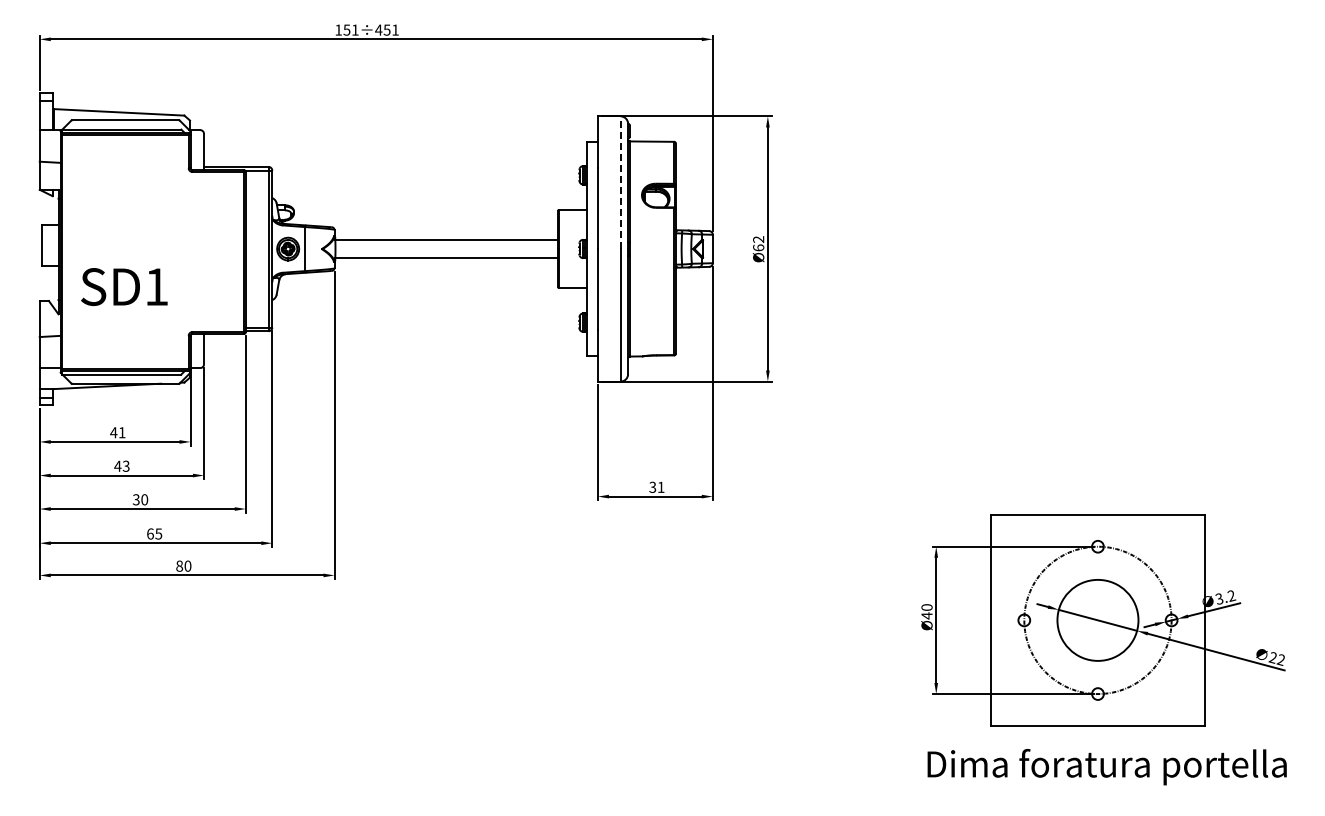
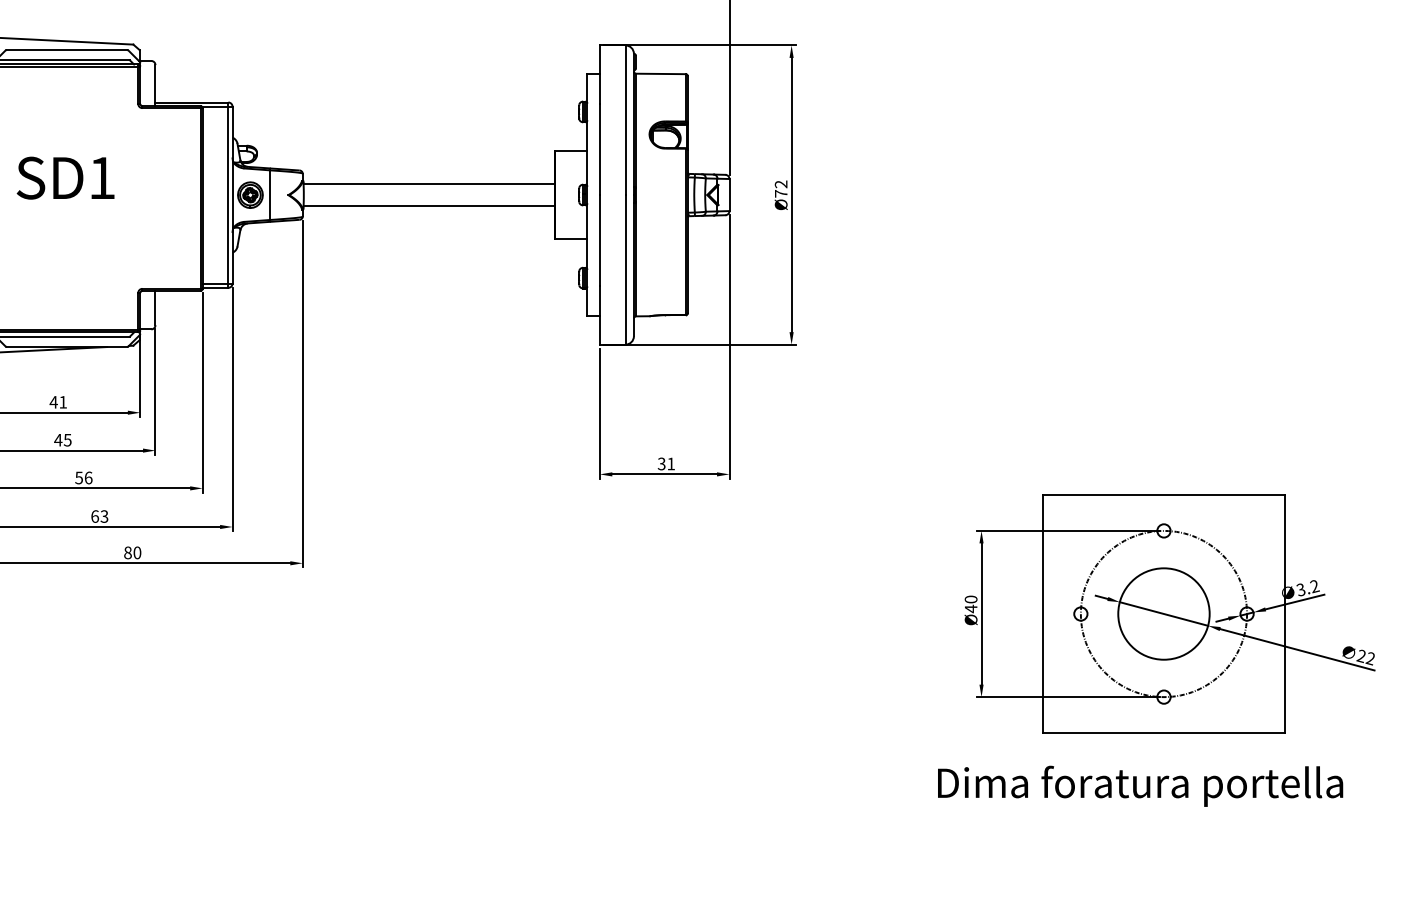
line: (620, 182) -> (625, 120), dashed -> solid
text: (758, 247) -> (781, 193), Ø62 -> Ø72
text: (124, 287) -> (65, 178), moved
text: (126, 465) -> (68, 439), 43 -> 45
text: (140, 499) -> (83, 477), 30 -> 56
text: (158, 533) -> (104, 516), 65 -> 63
text: (1106, 767) -> (1139, 786), moved

